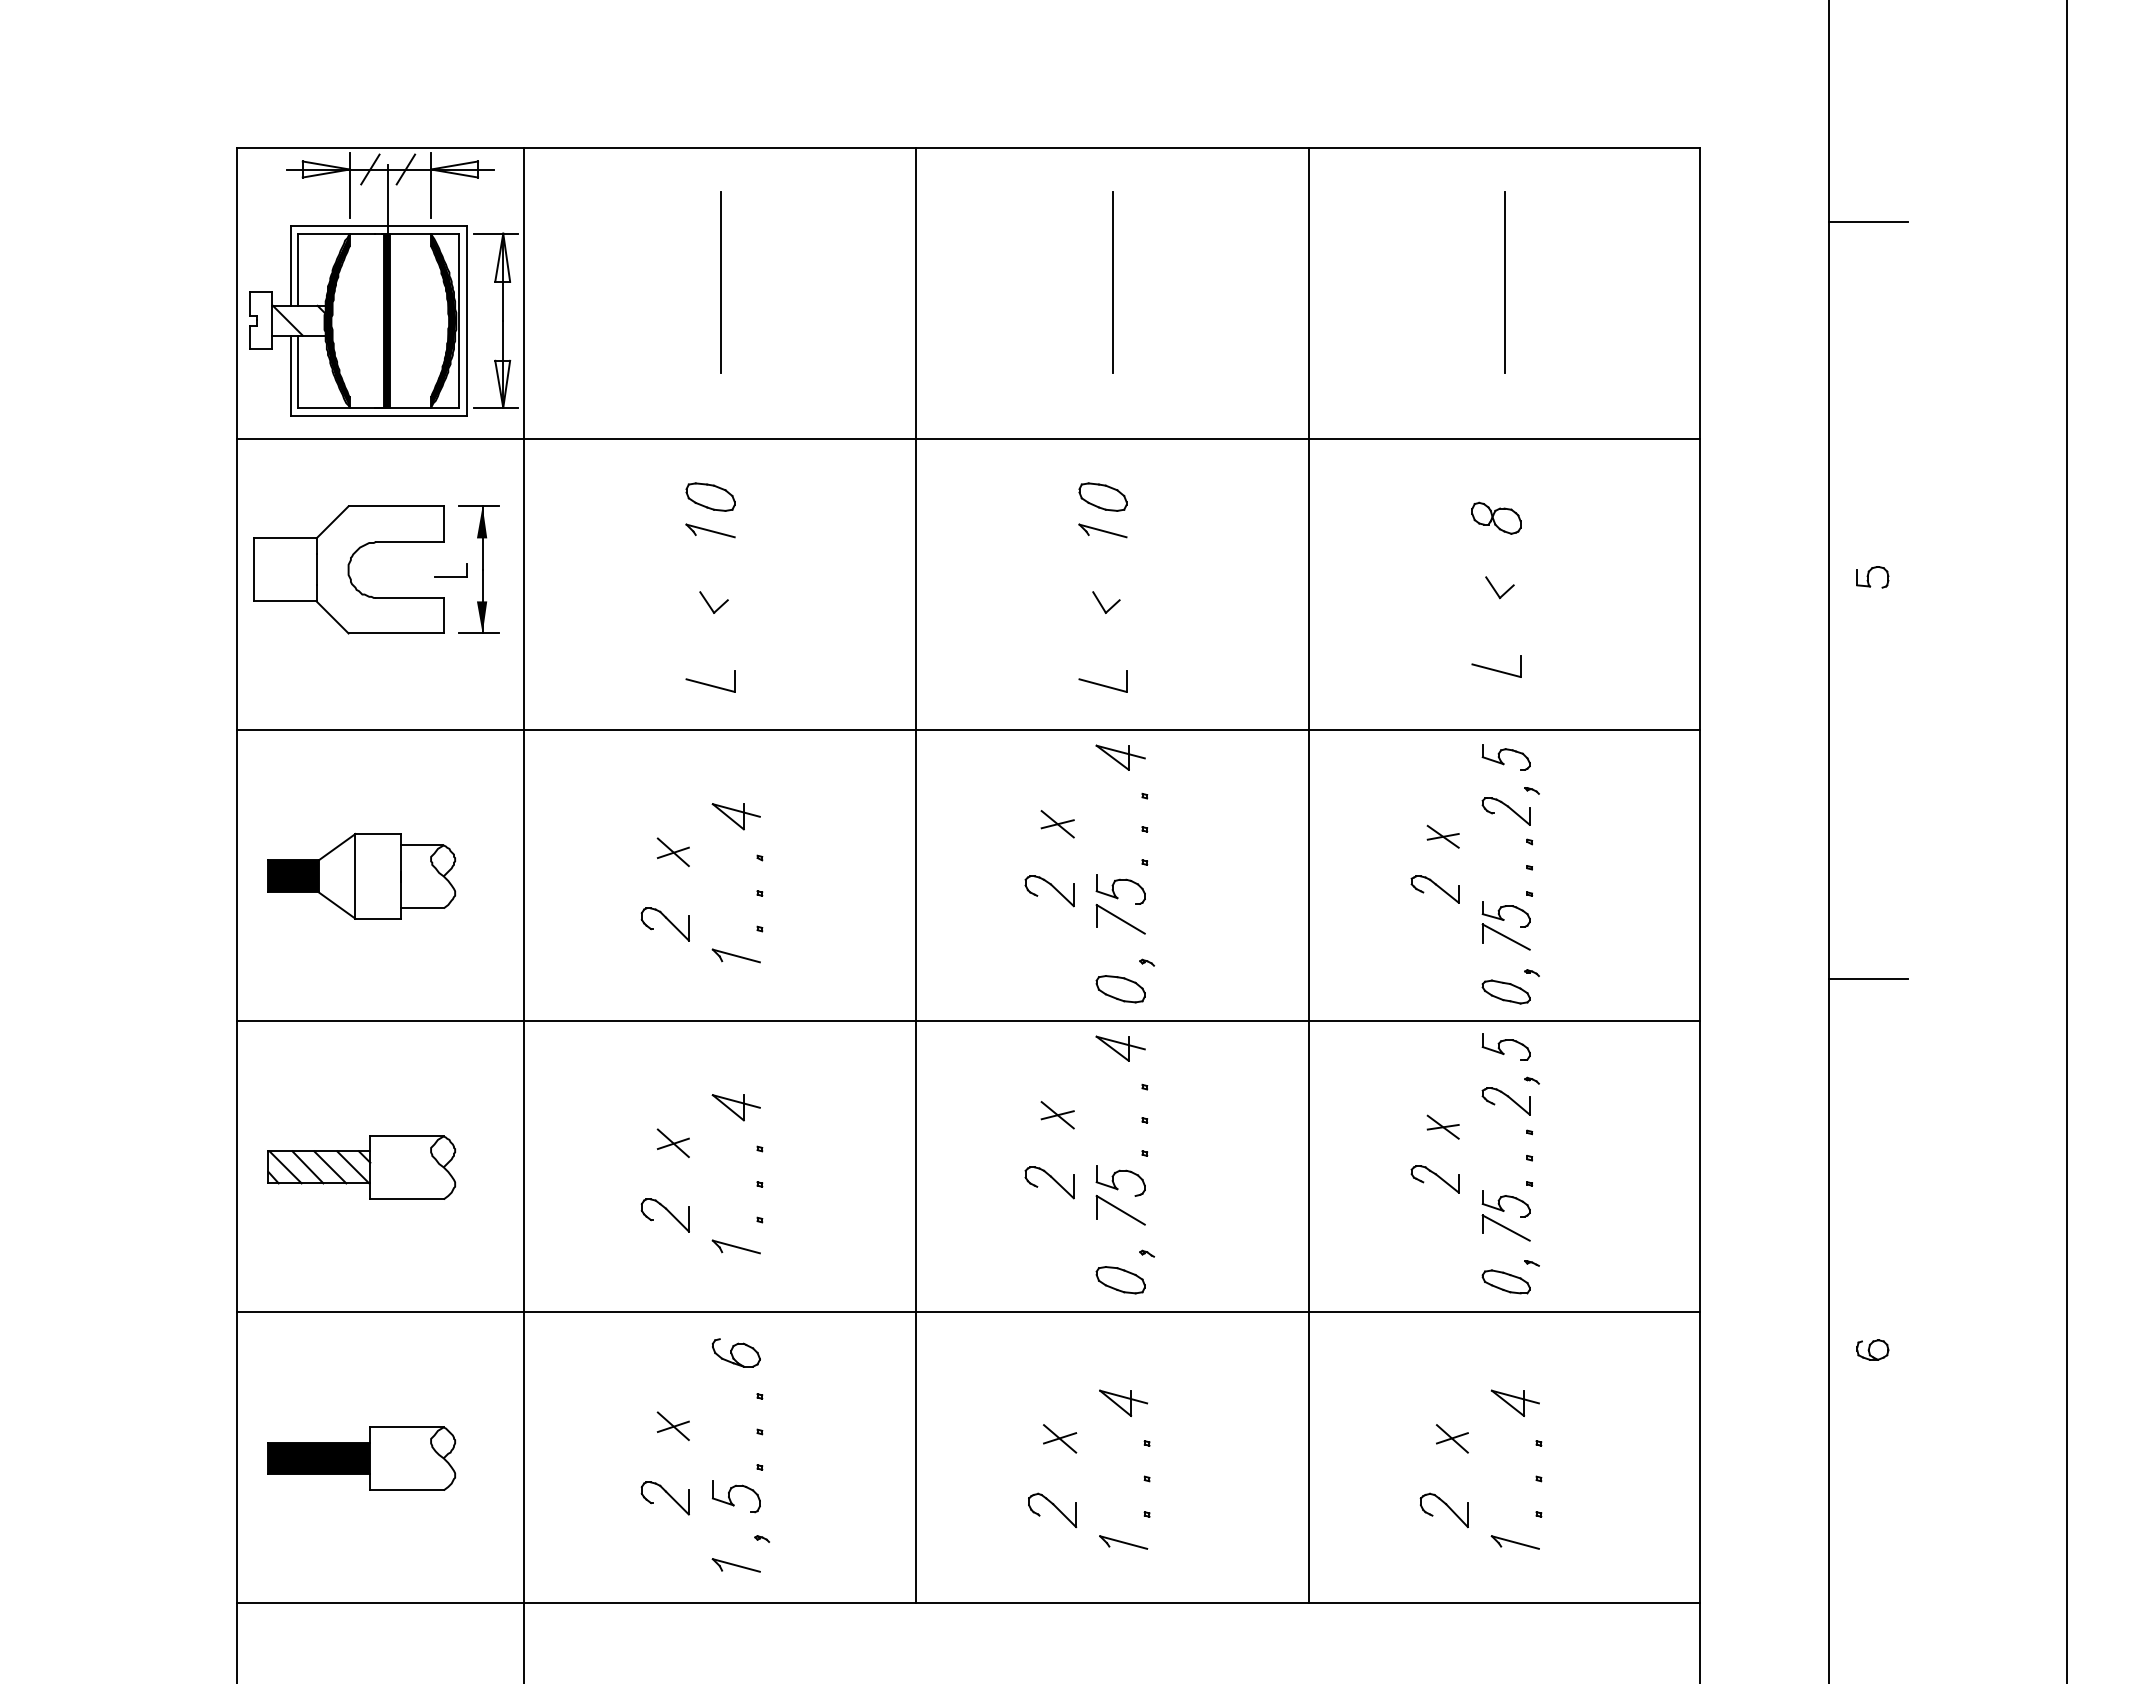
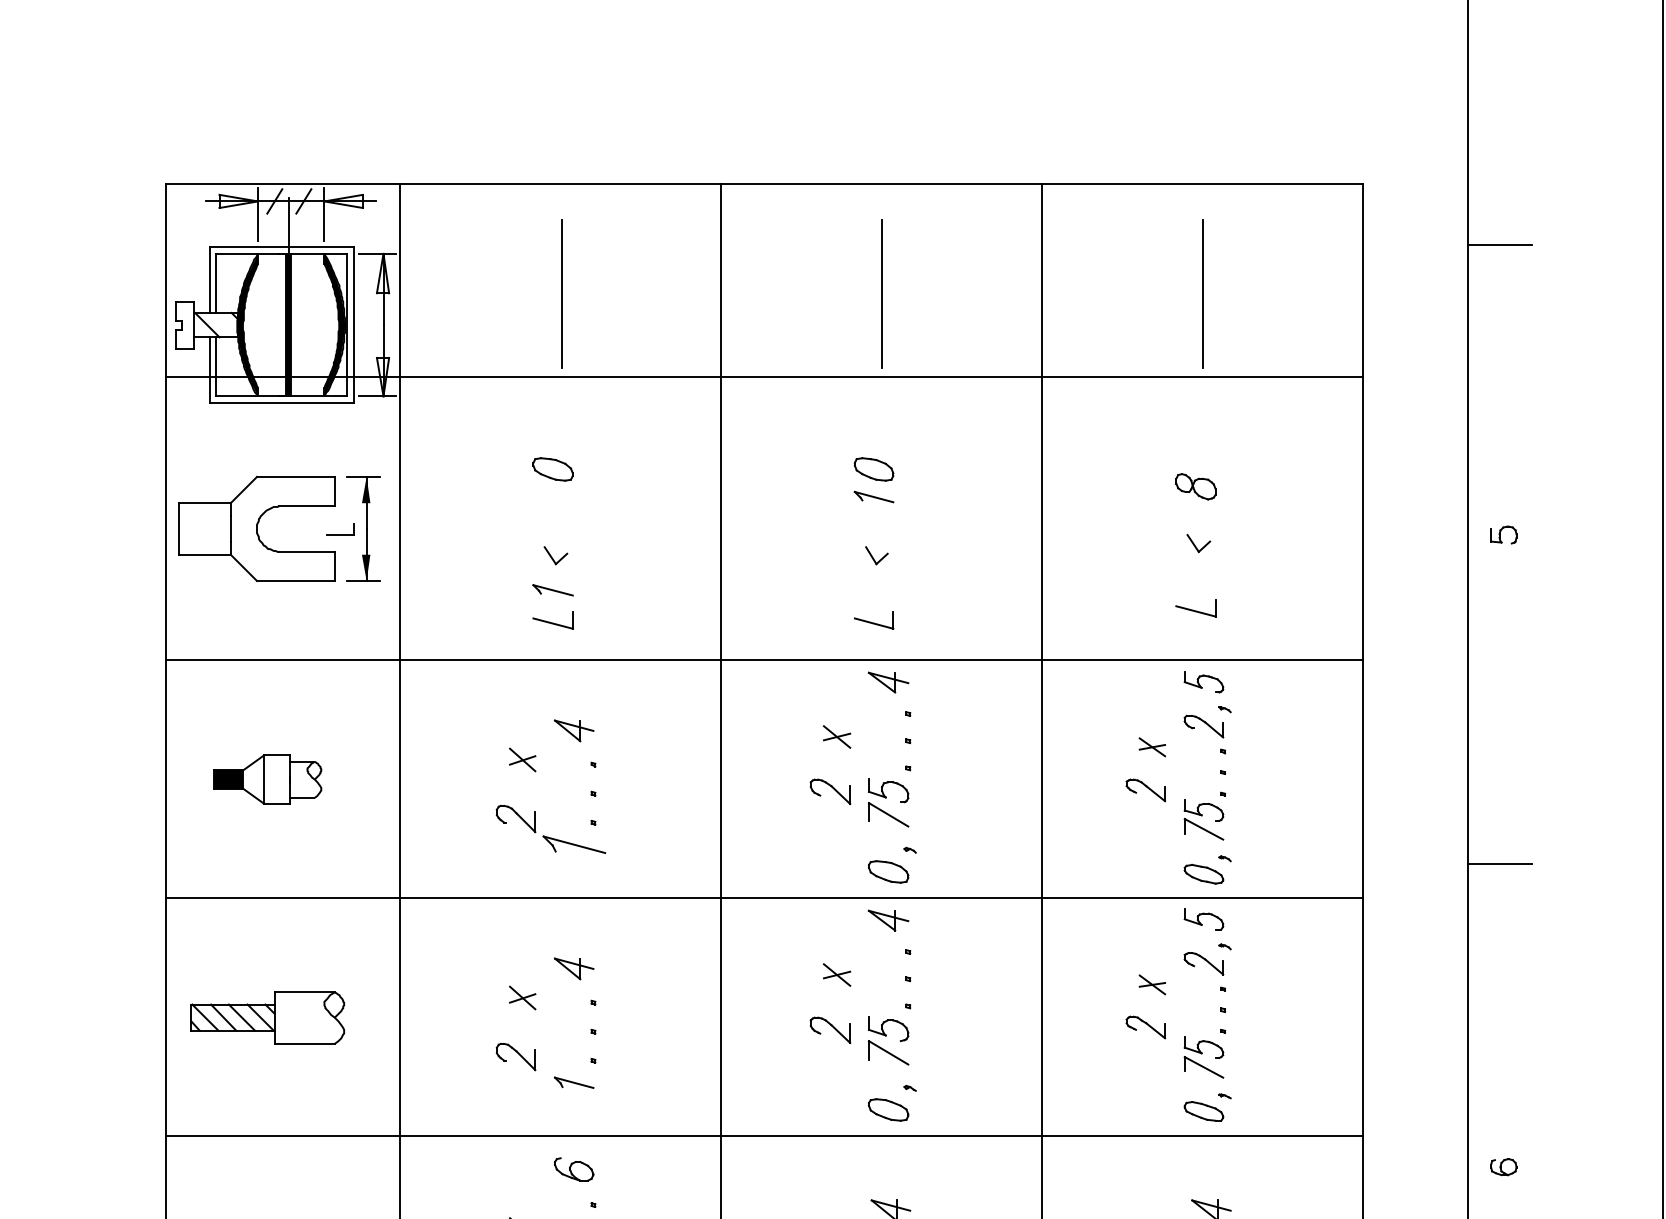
line: (968, 438) -> (764, 376), moved
part: (710, 530) -> (553, 589), moved
part: (361, 875) -> (267, 778), size x0.7
part: (735, 955) -> (573, 844), size x1.6

